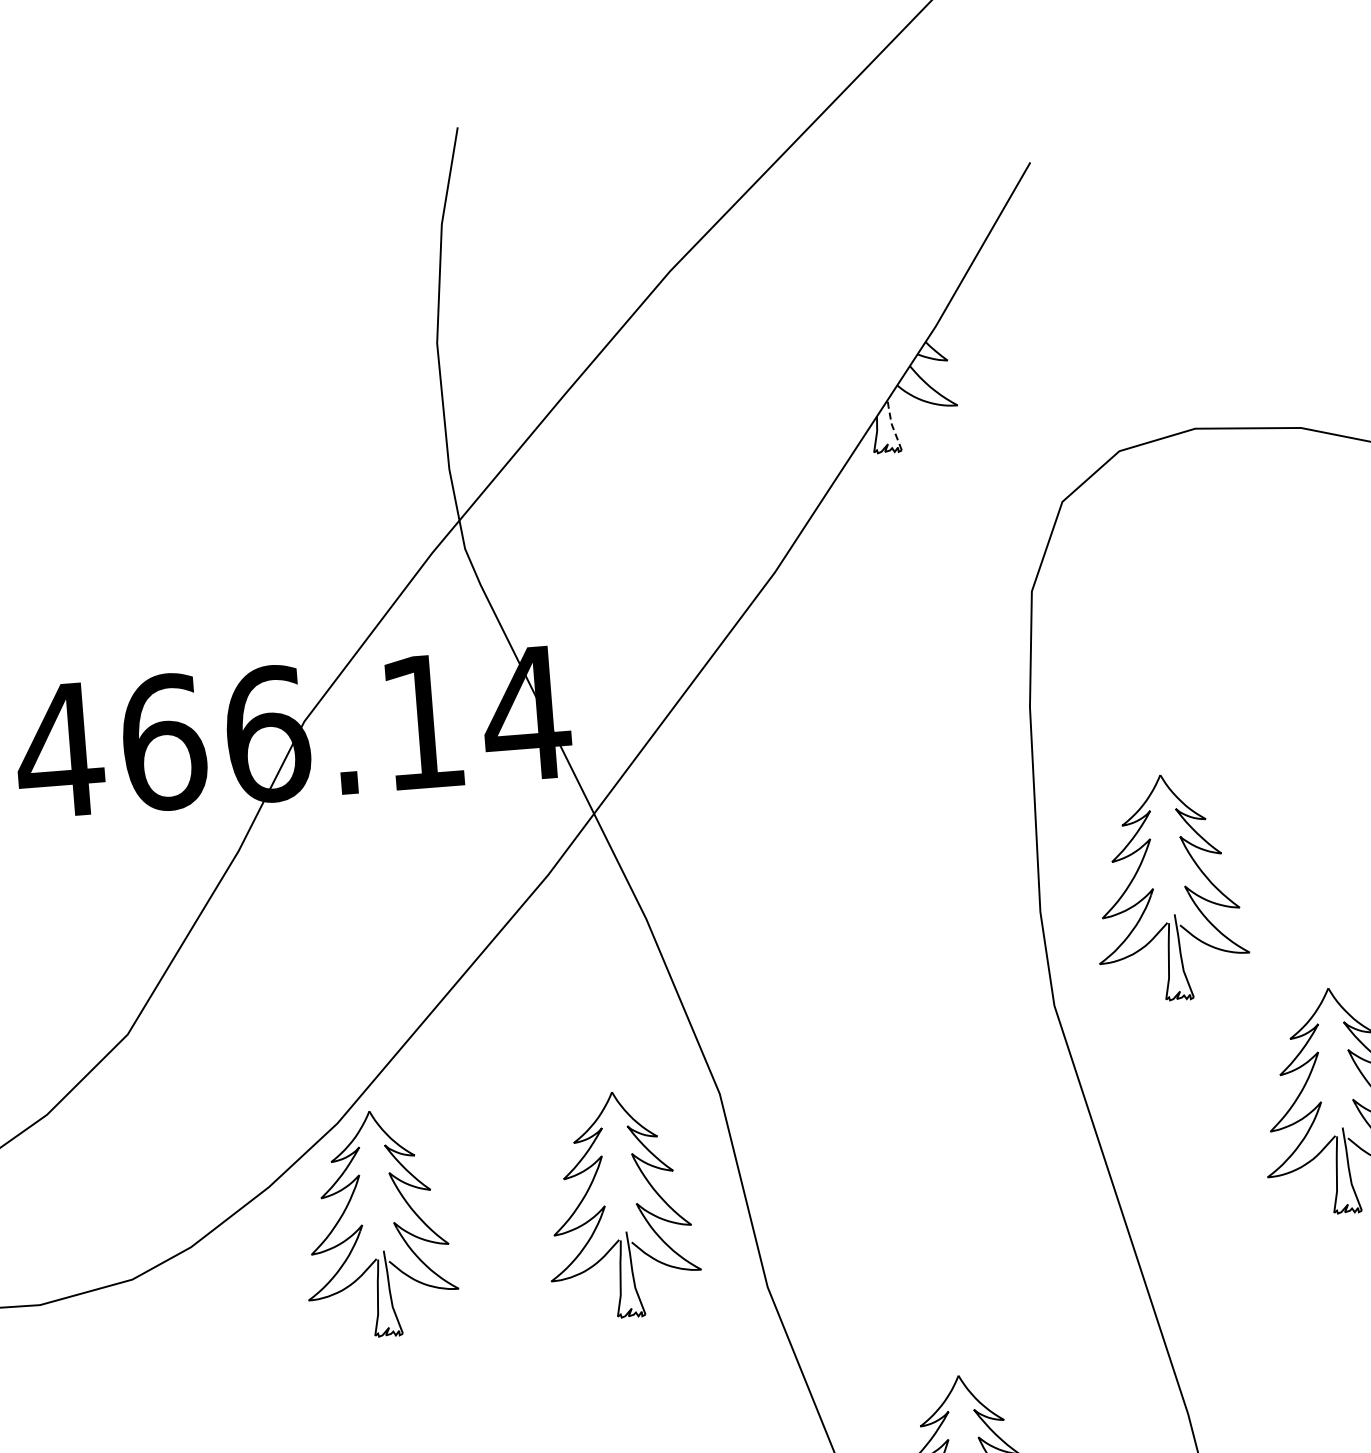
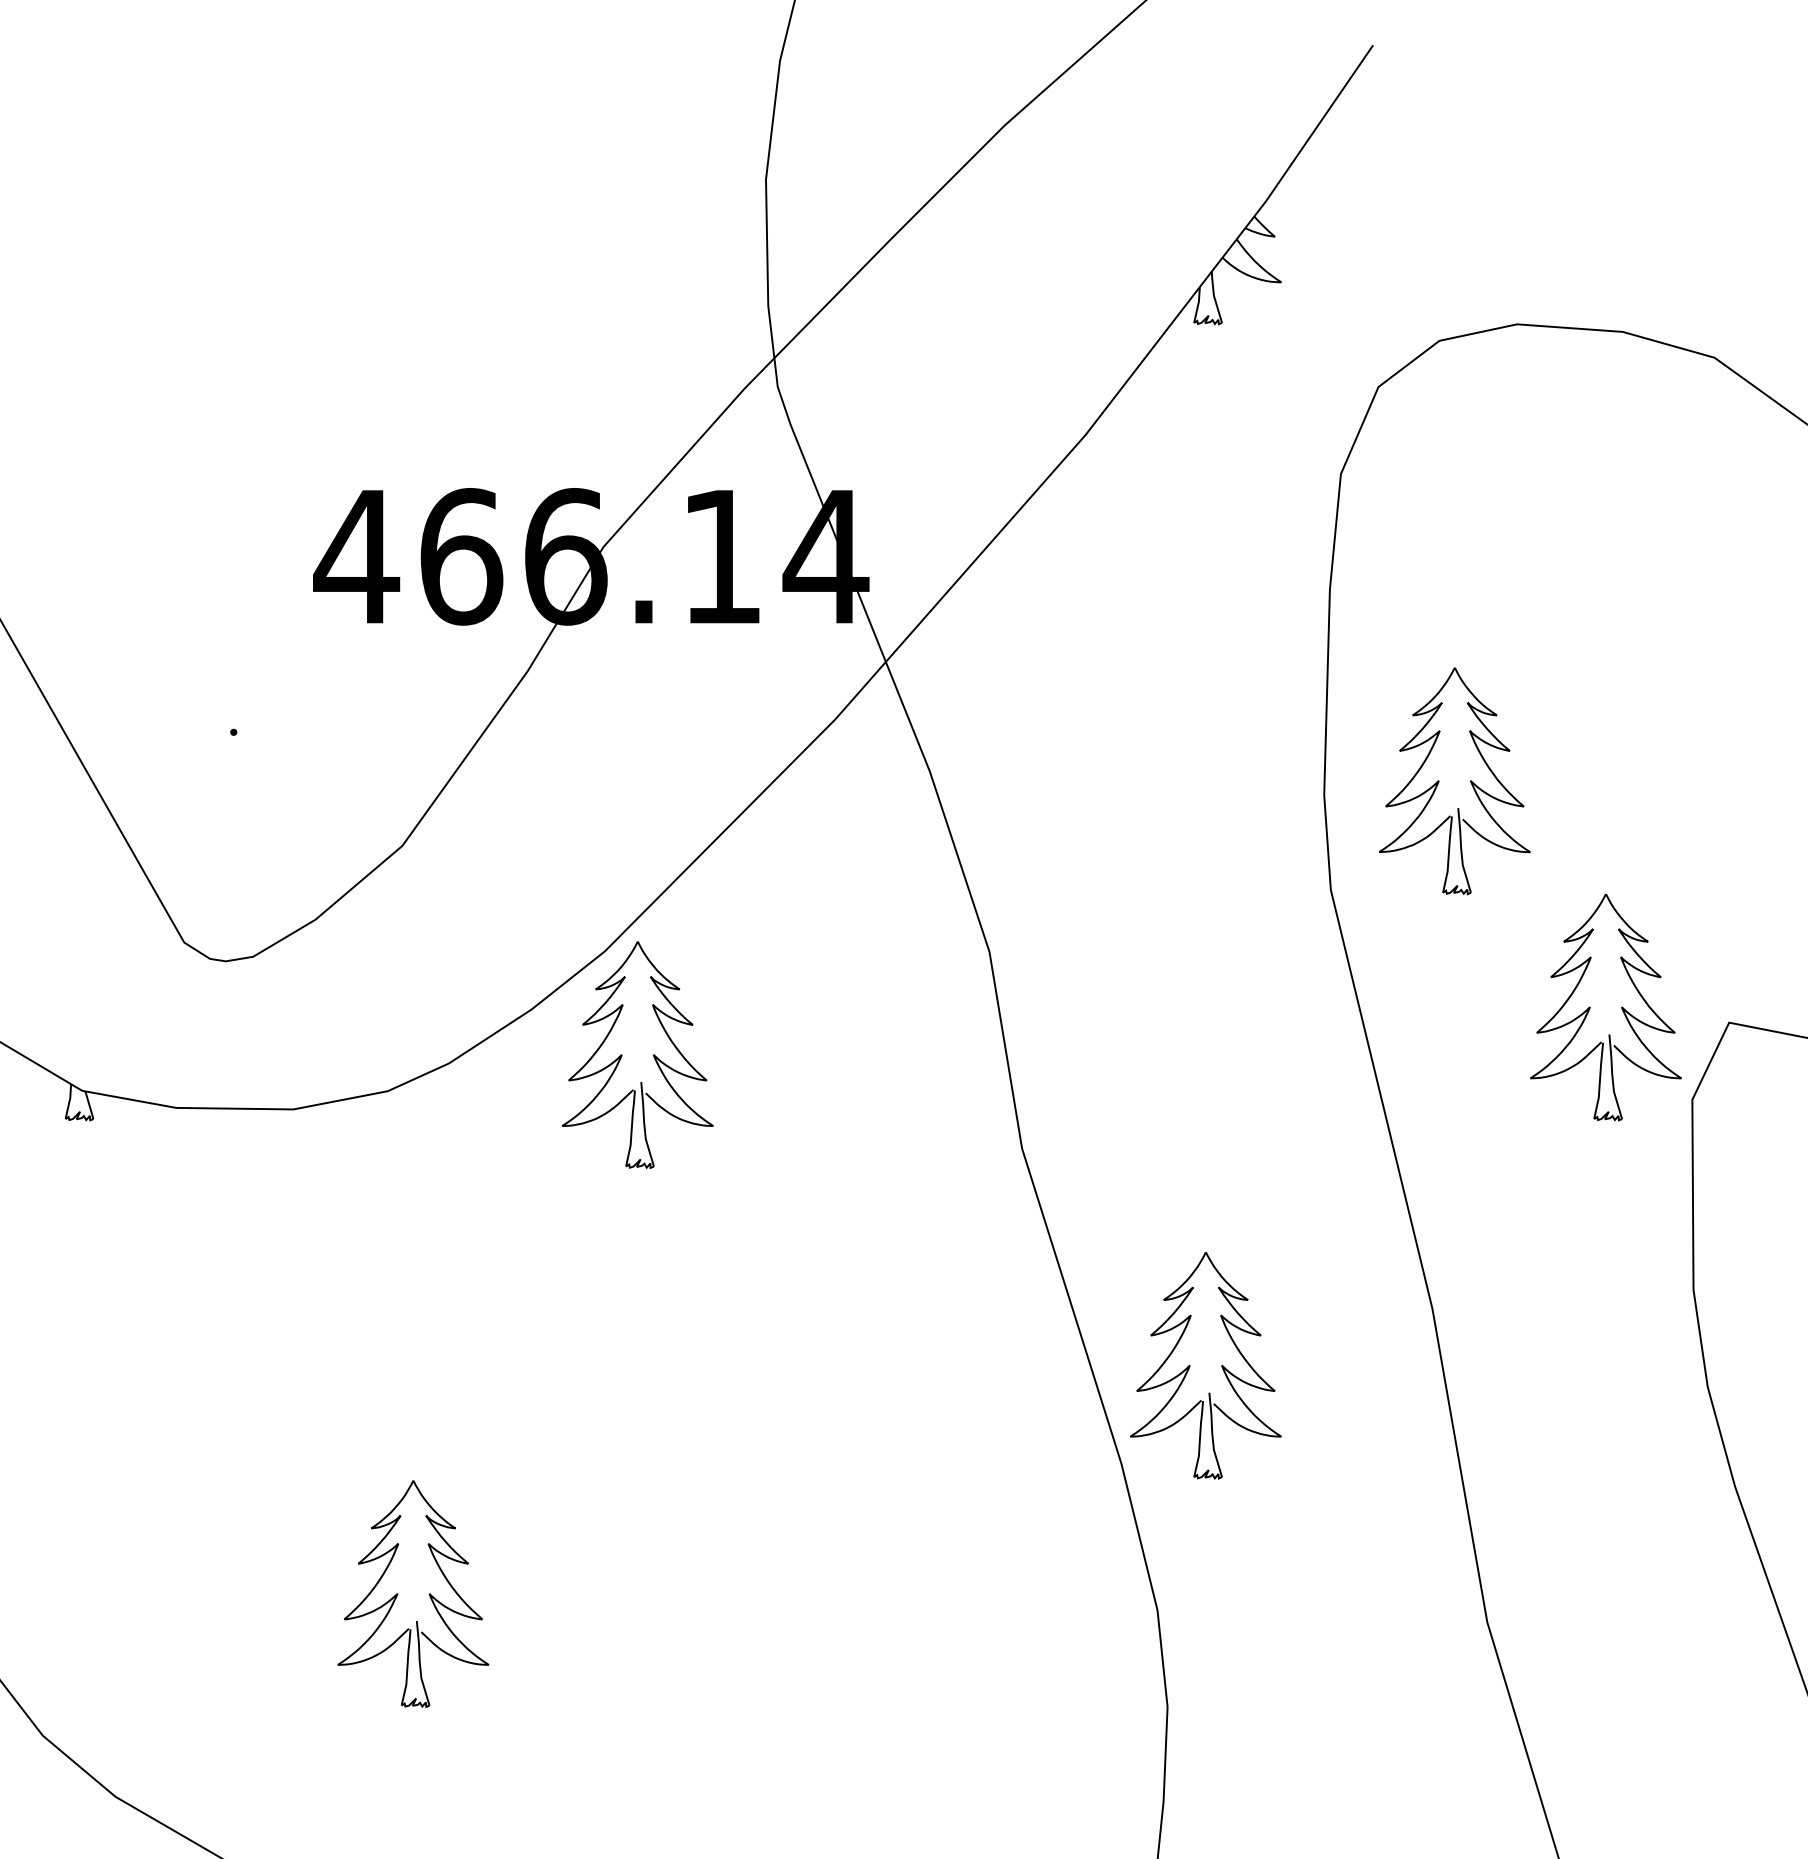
line: (892, 424) -> (1214, 296), dashed -> solid
part: (605, 1206) -> (866, 1055), removed

